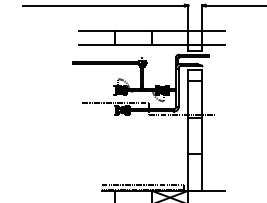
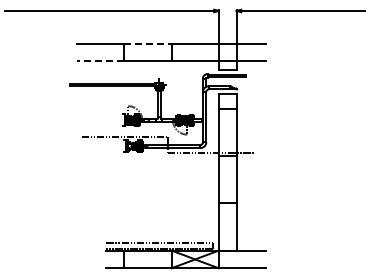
line: (133, 30) -> (147, 43), solid -> dashed
line: (96, 44) -> (100, 61), solid -> dashed

